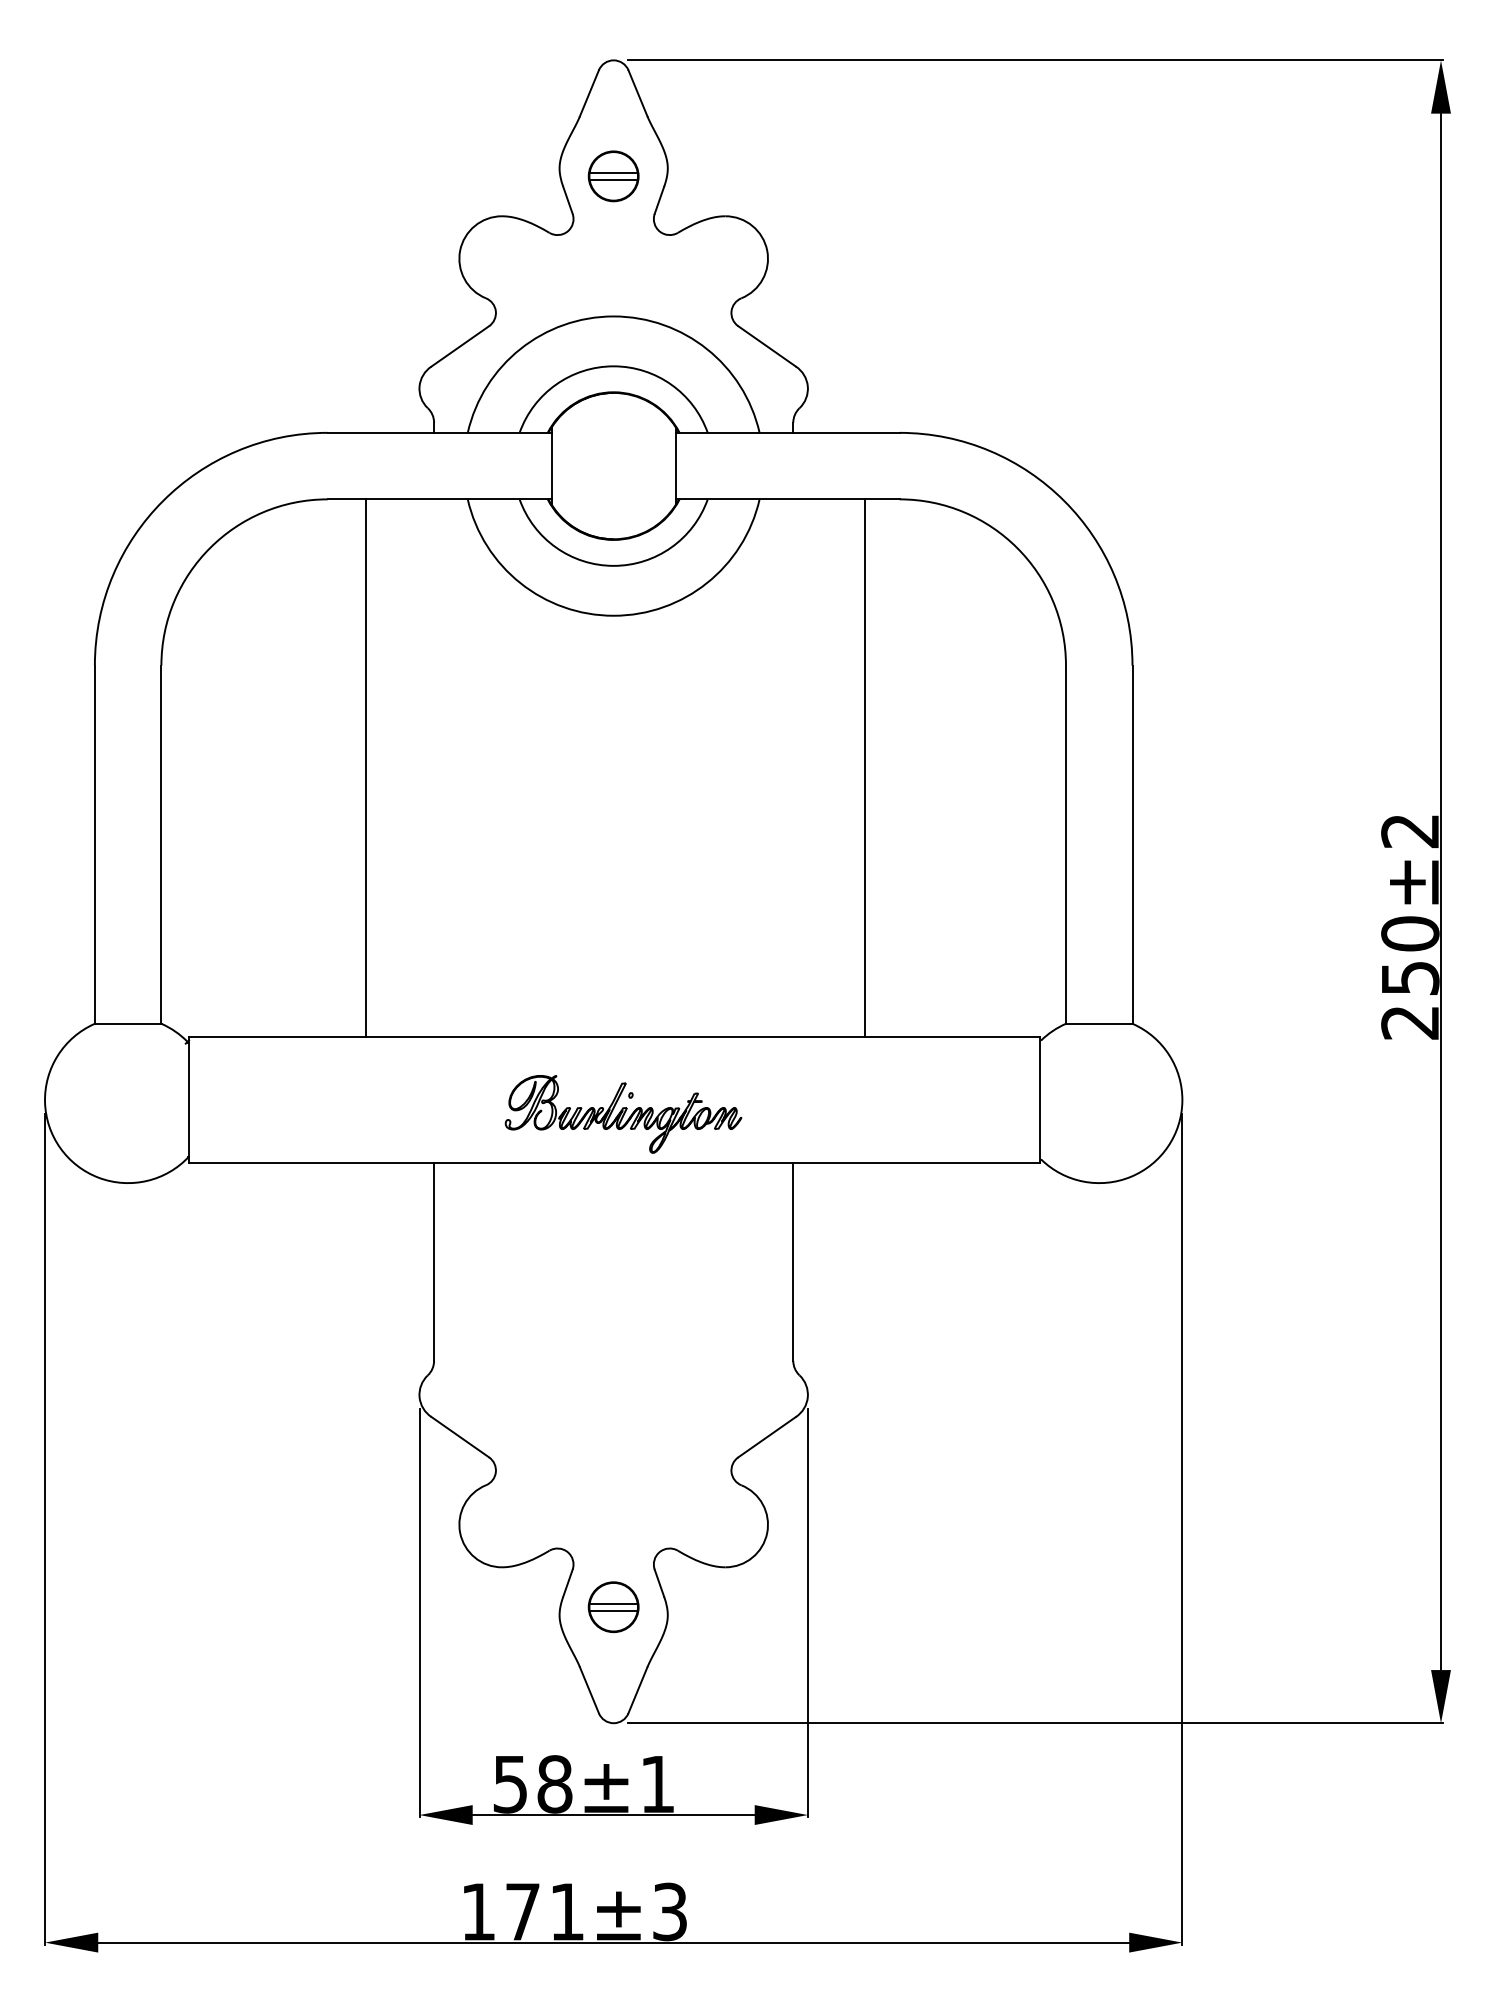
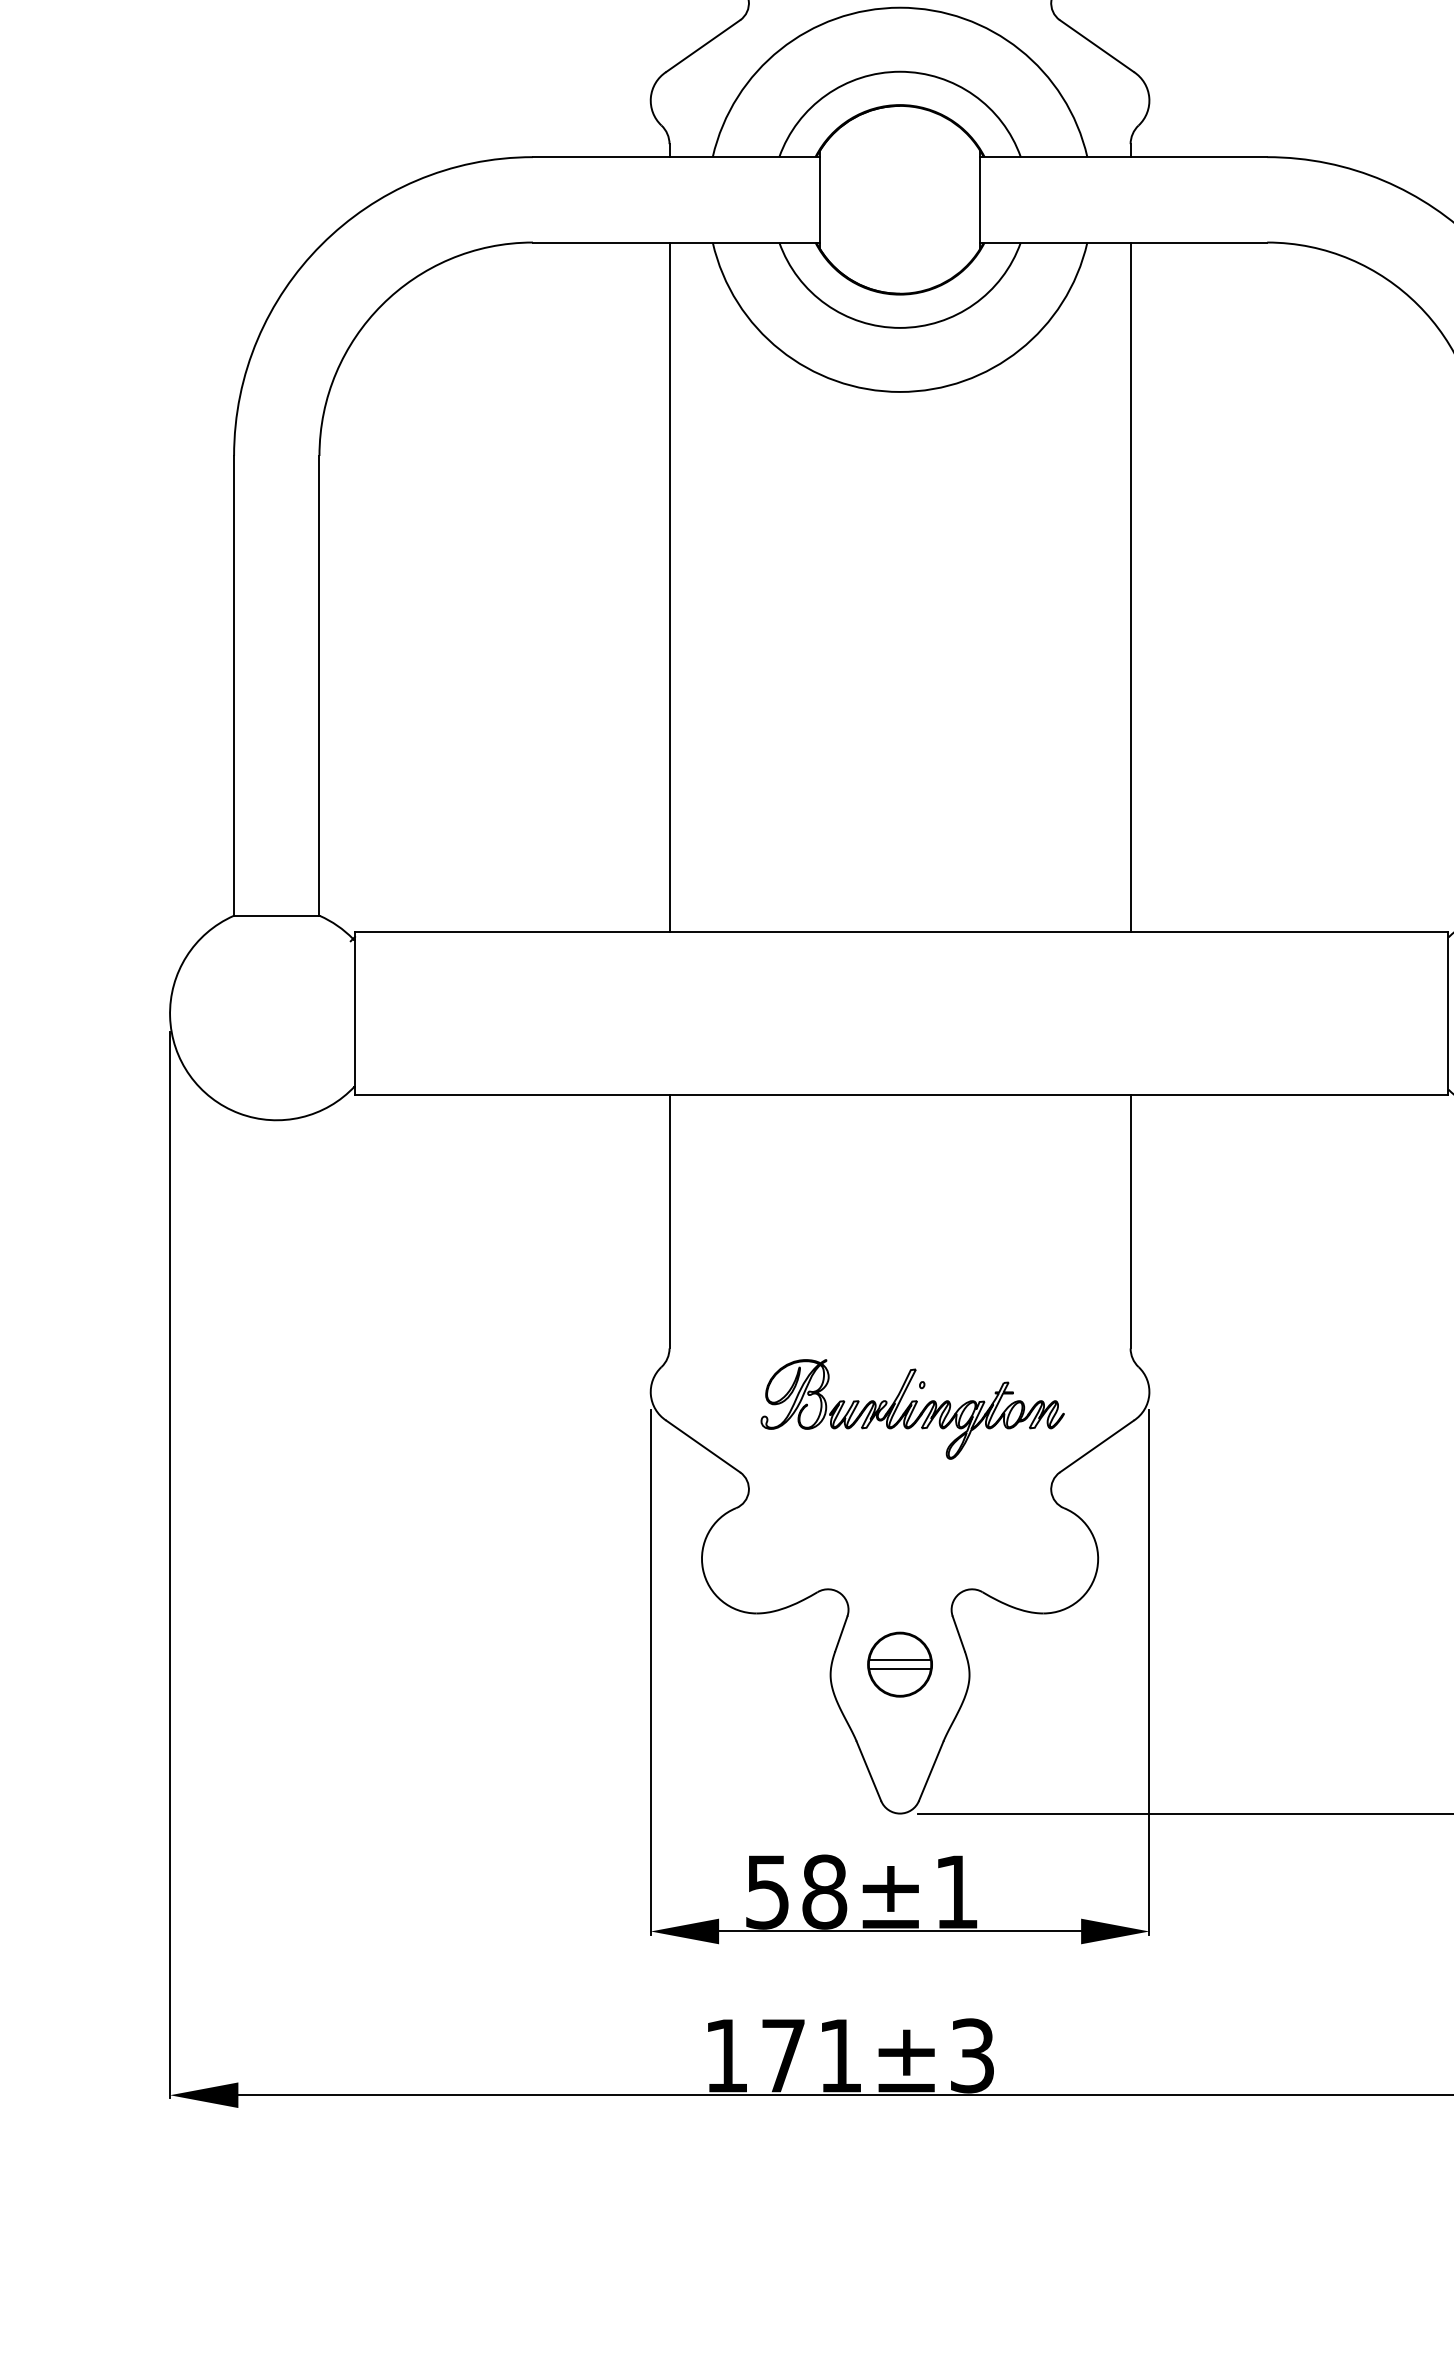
line: (366, 767) -> (670, 586), moved
line: (865, 767) -> (1130, 586), moved
part: (623, 1114) -> (912, 1409), moved

